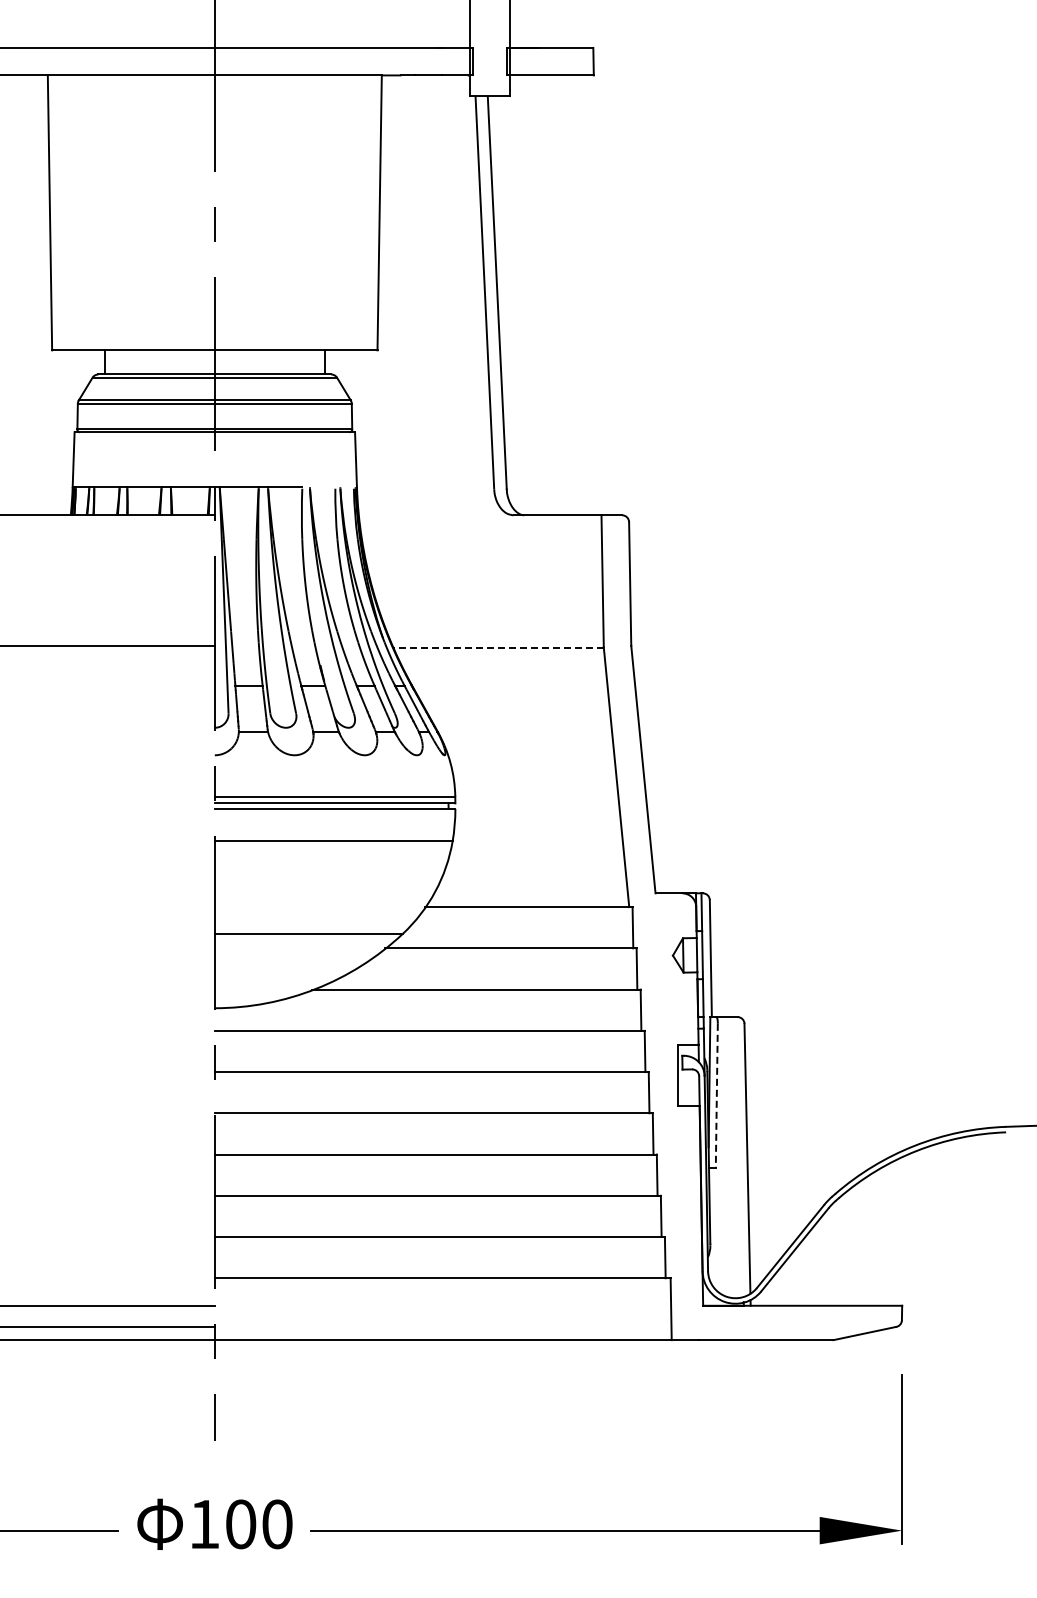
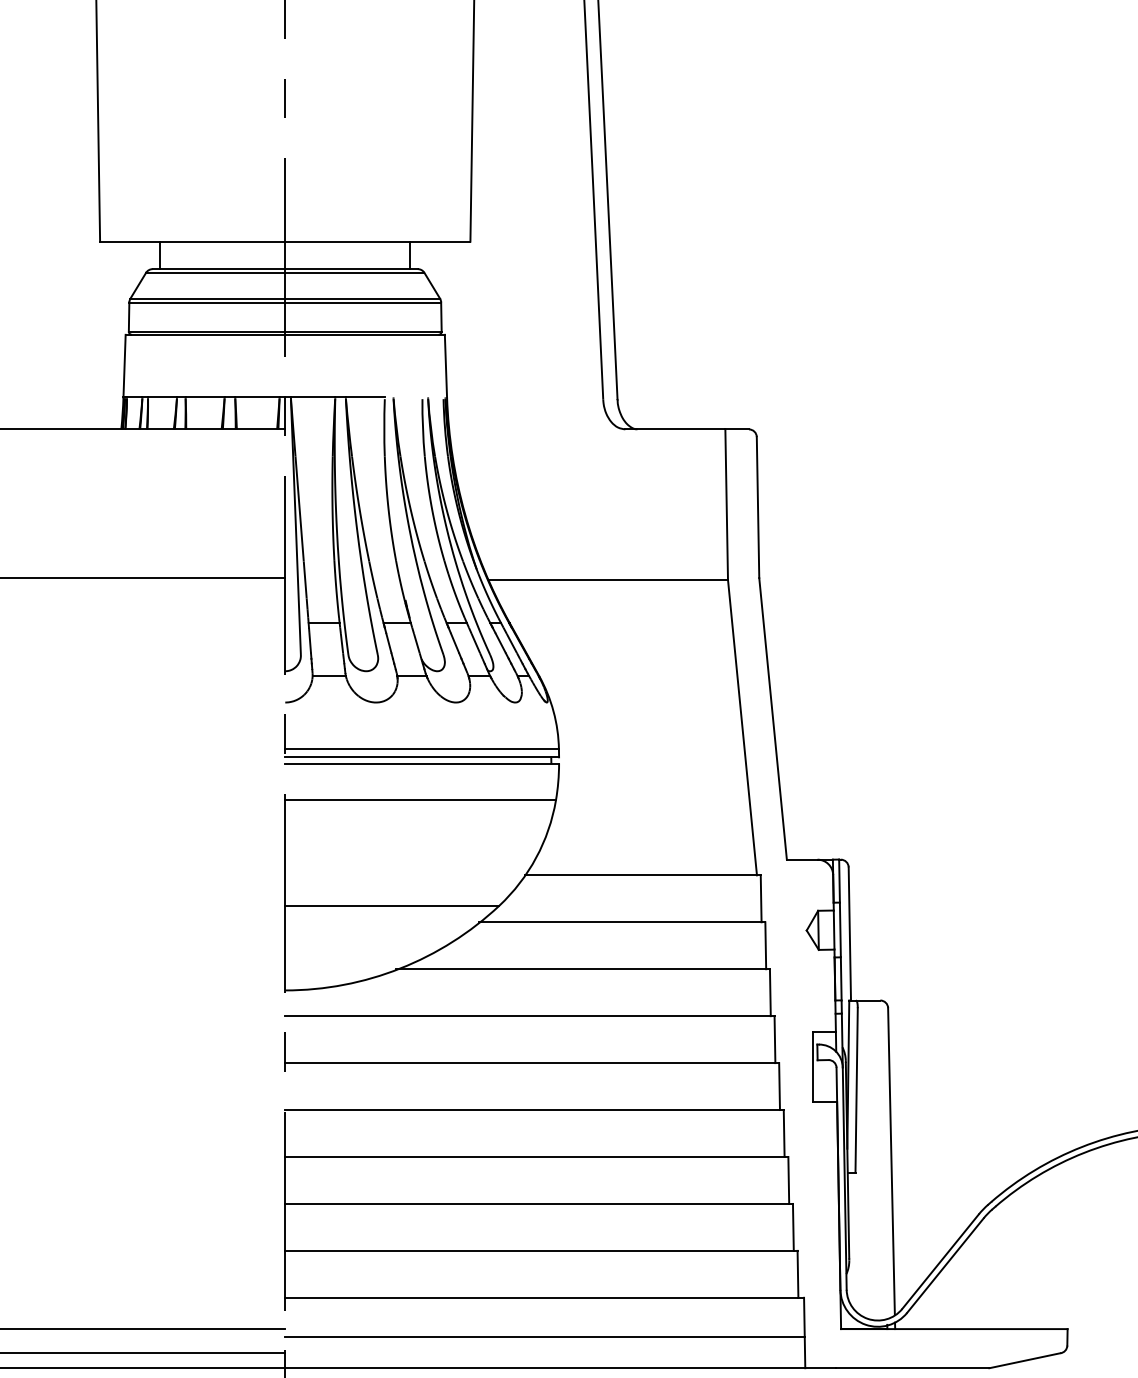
line: (498, 647) -> (608, 579), dashed -> solid
line: (716, 1096) -> (856, 1090), dashed -> solid
line: (442, 1313) -> (544, 1337), added

